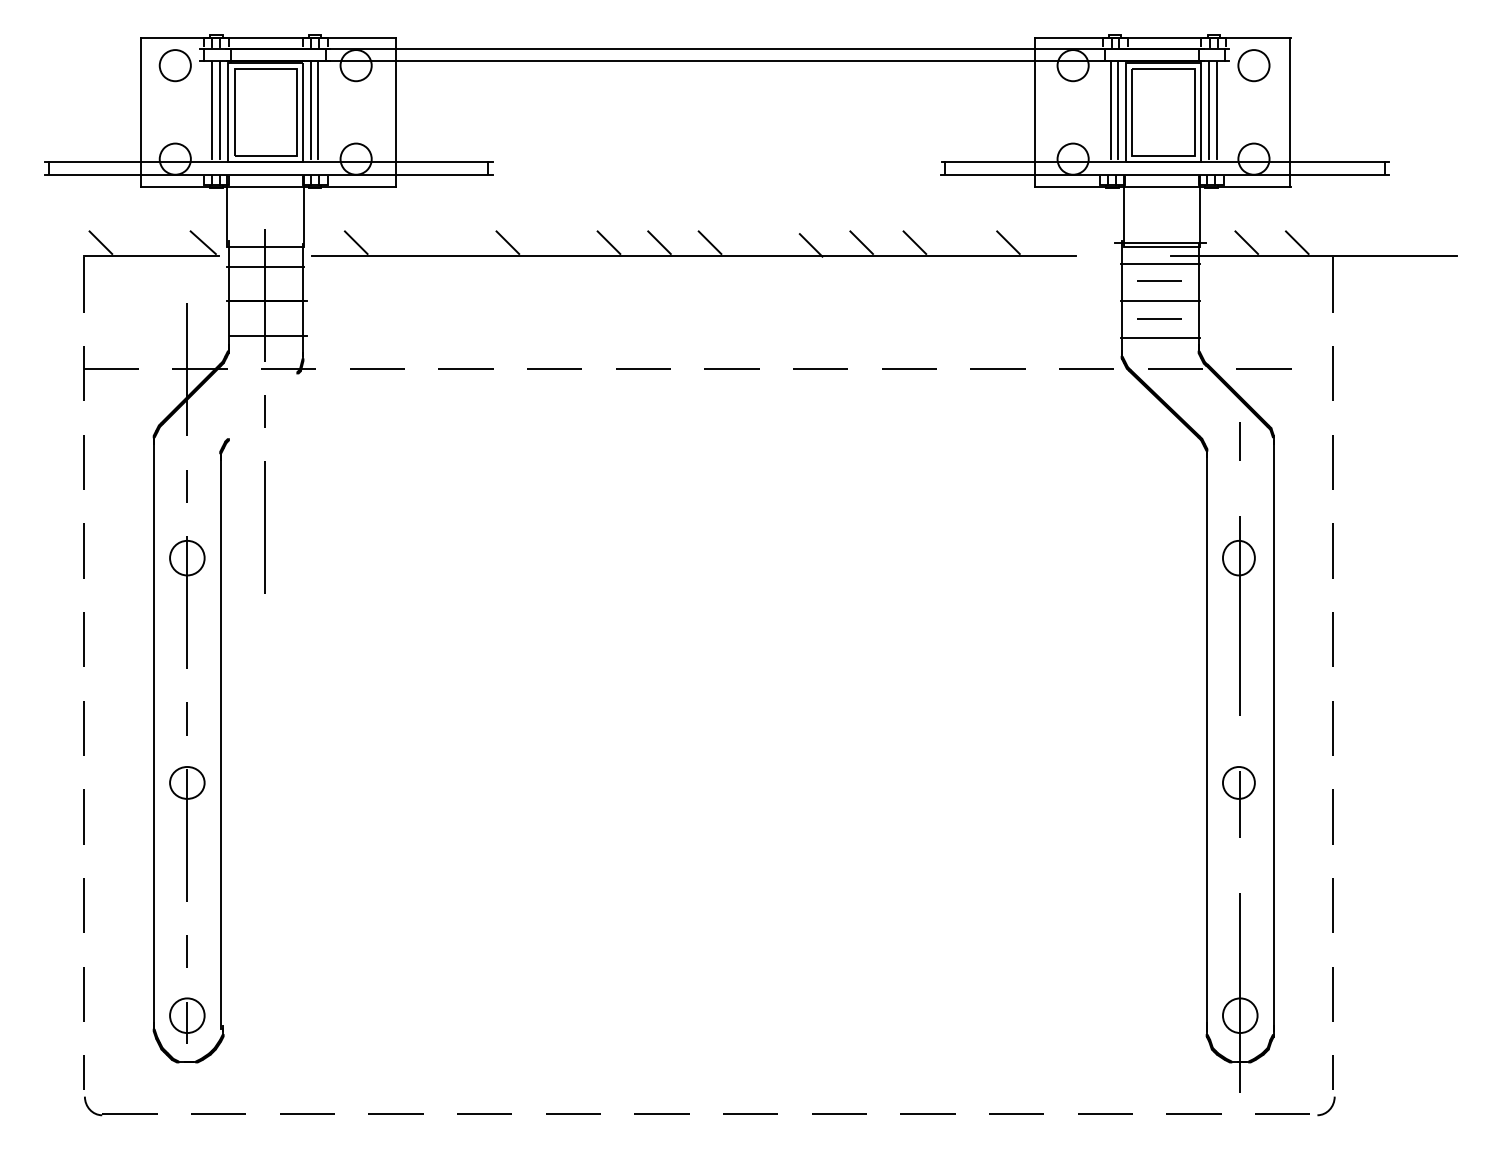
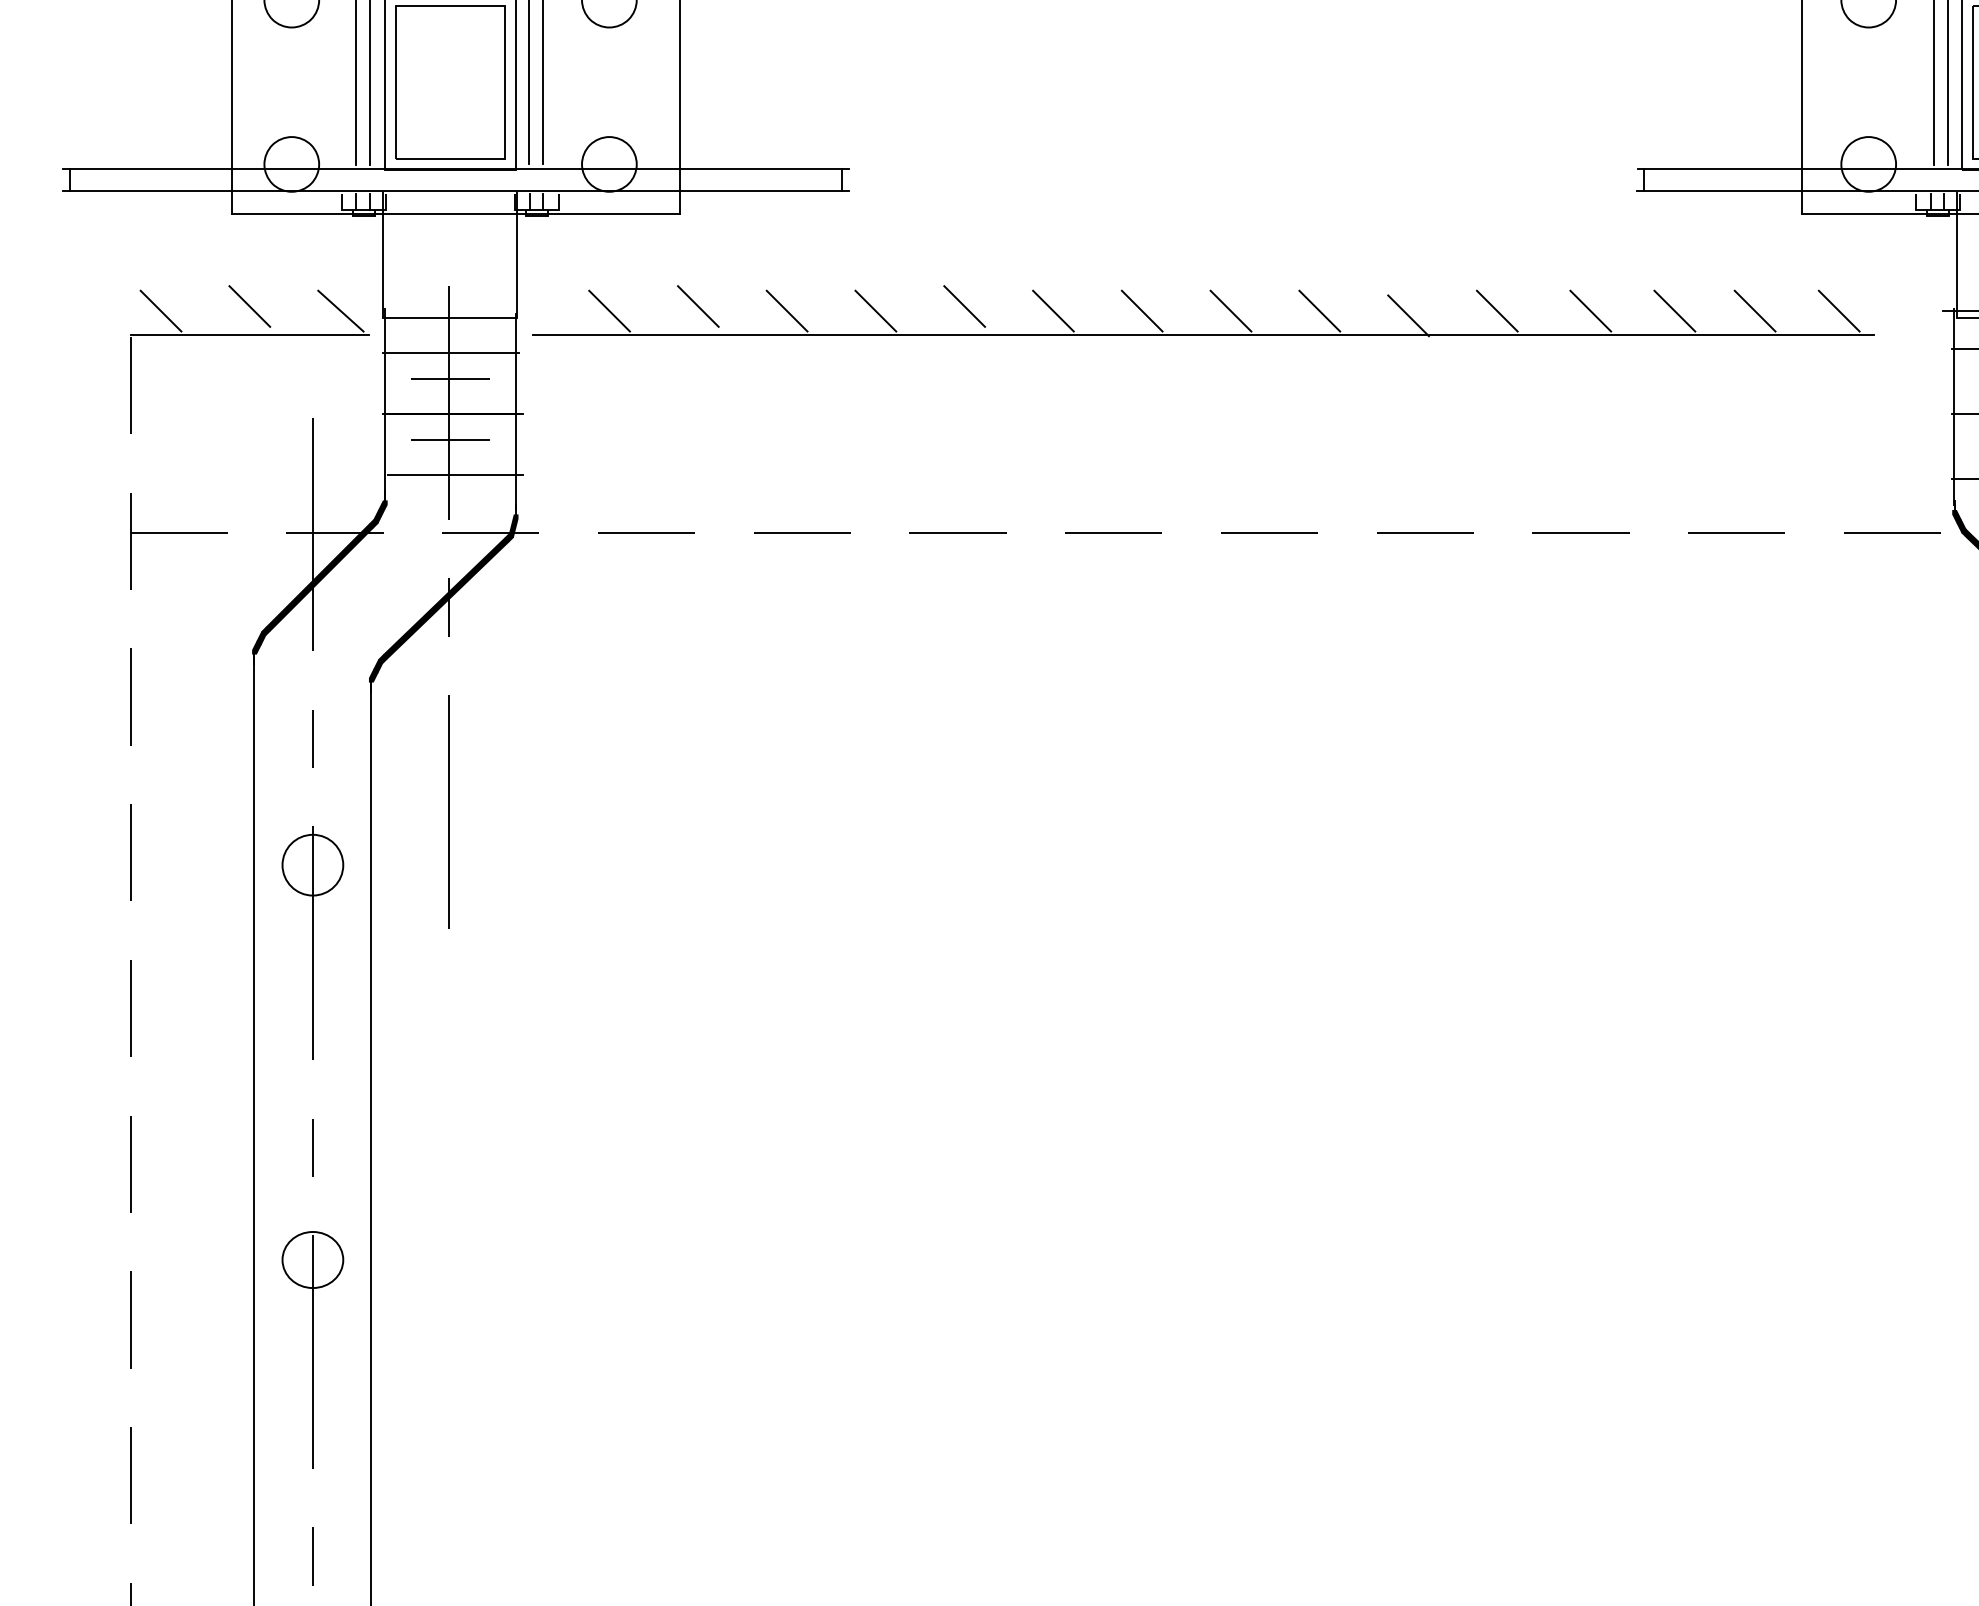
line: (151, 240) -> (249, 307), added
line: (406, 240) -> (697, 307), added
line: (558, 240) -> (964, 307), added
line: (457, 242) -> (787, 310), added
line: (760, 242) -> (1319, 310), added
line: (962, 242) -> (1674, 310), added
line: (1056, 242) -> (1839, 310), added
line: (265, 281) -> (450, 379), added
line: (265, 315) -> (450, 438), added
fill: (263, 405) -> (446, 597), added

